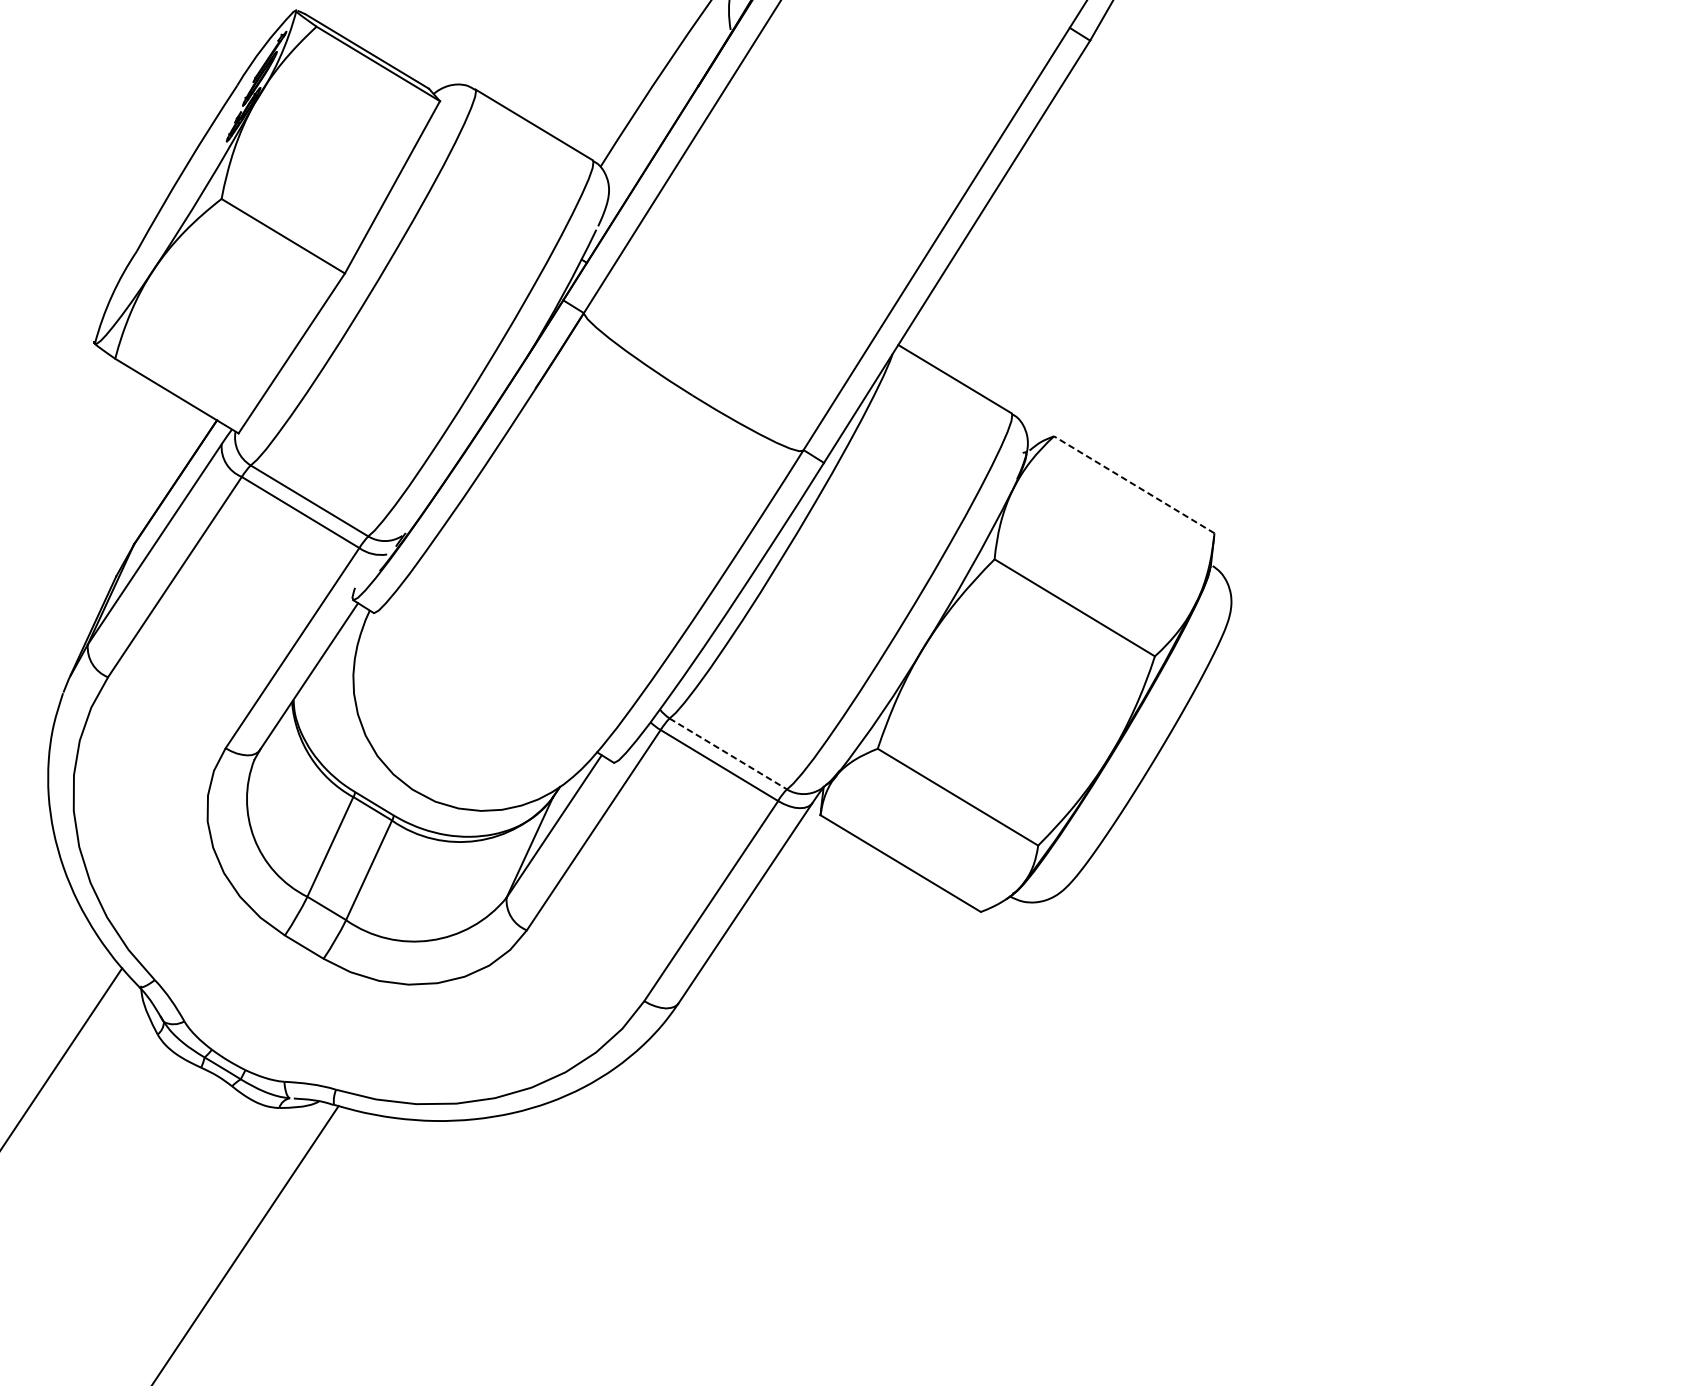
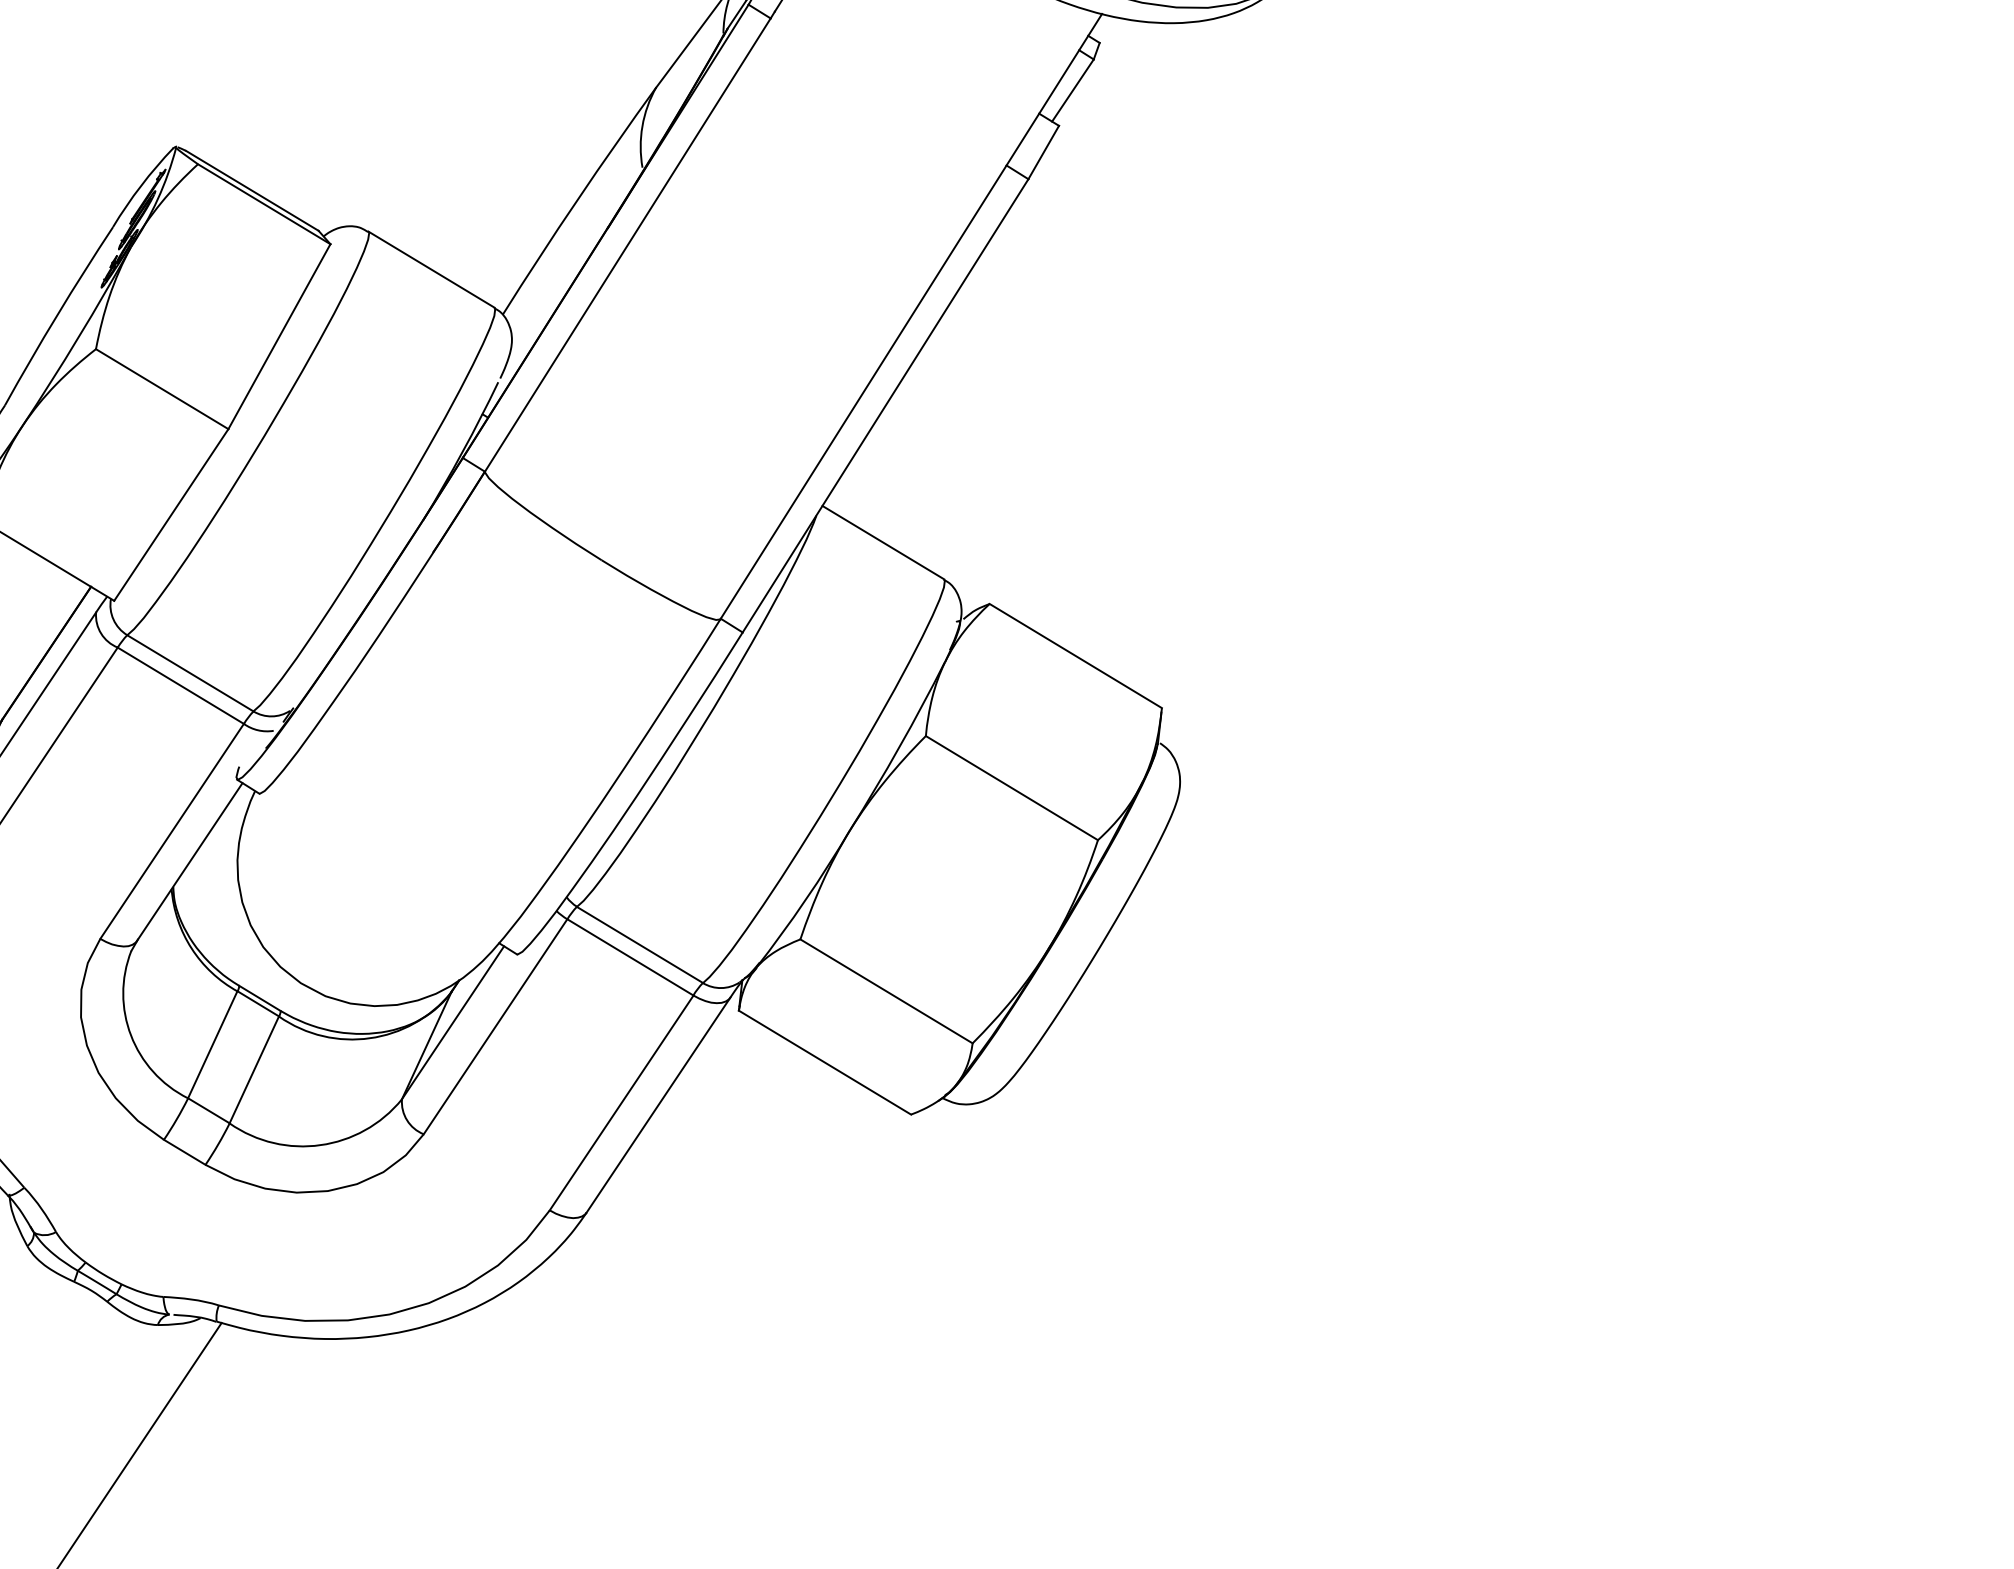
line: (1134, 485) -> (1075, 656), dashed -> solid
line: (727, 753) -> (639, 944), dashed -> solid

